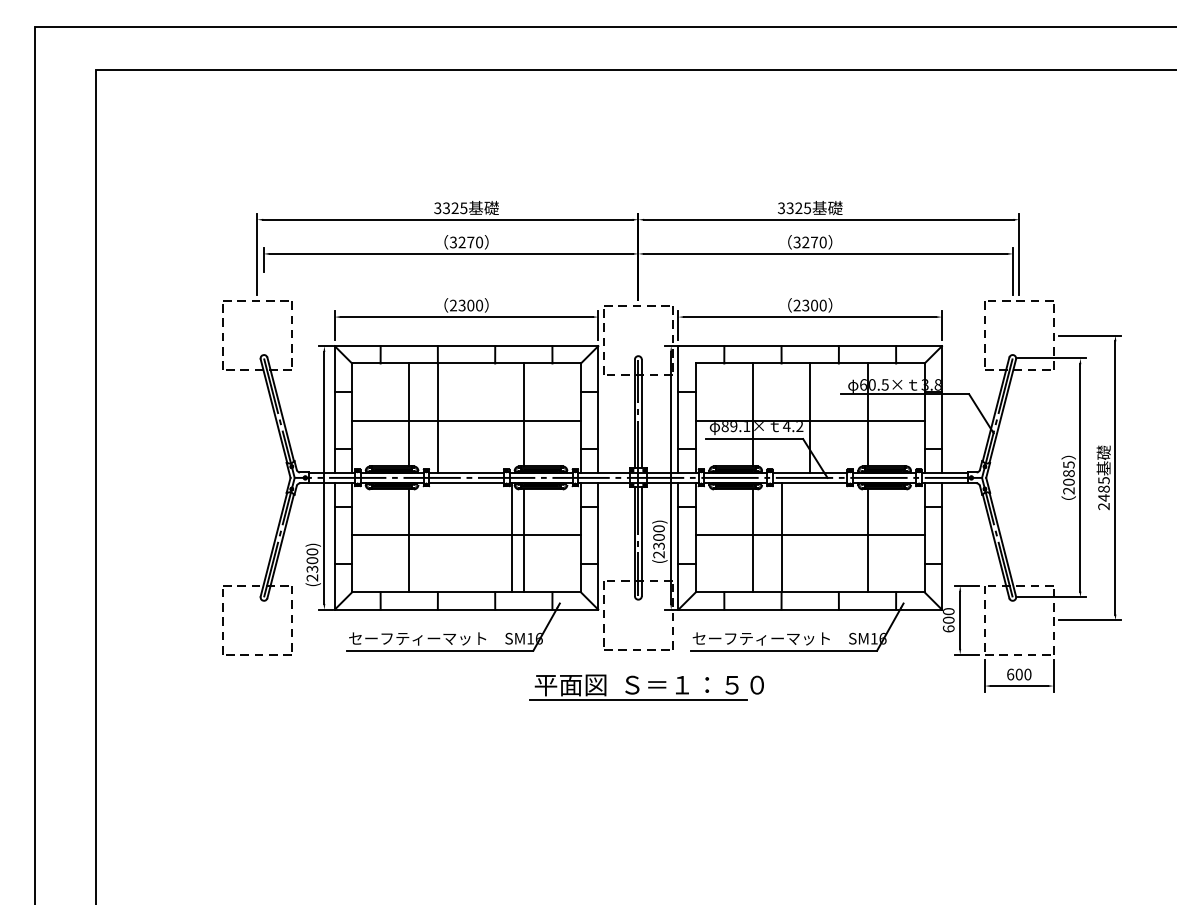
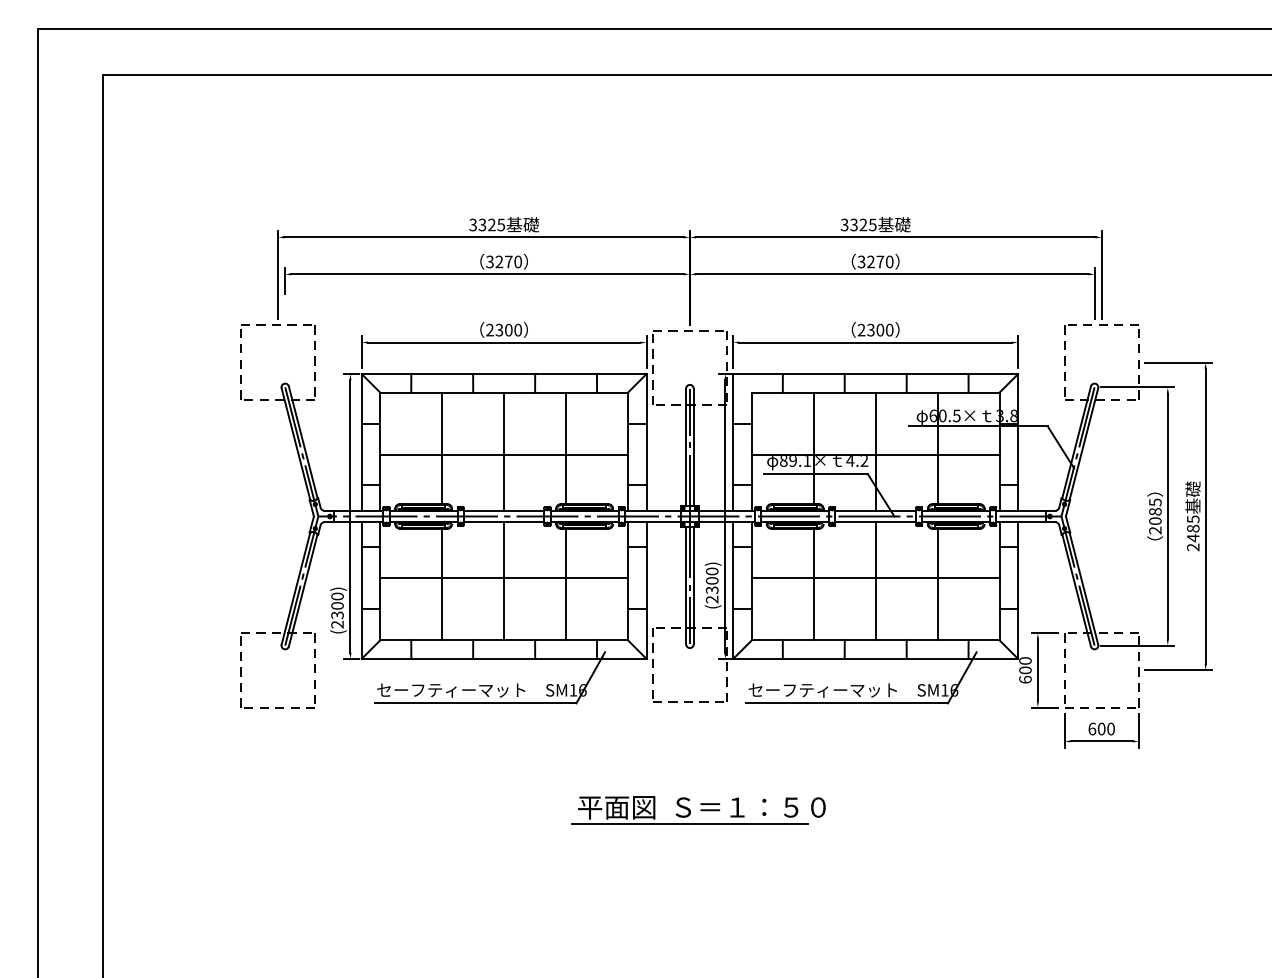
line: (438, 417) -> (504, 451), moved
line: (512, 538) -> (504, 581), moved
line: (782, 538) -> (875, 581), moved
part: (646, 687) -> (698, 810), moved

